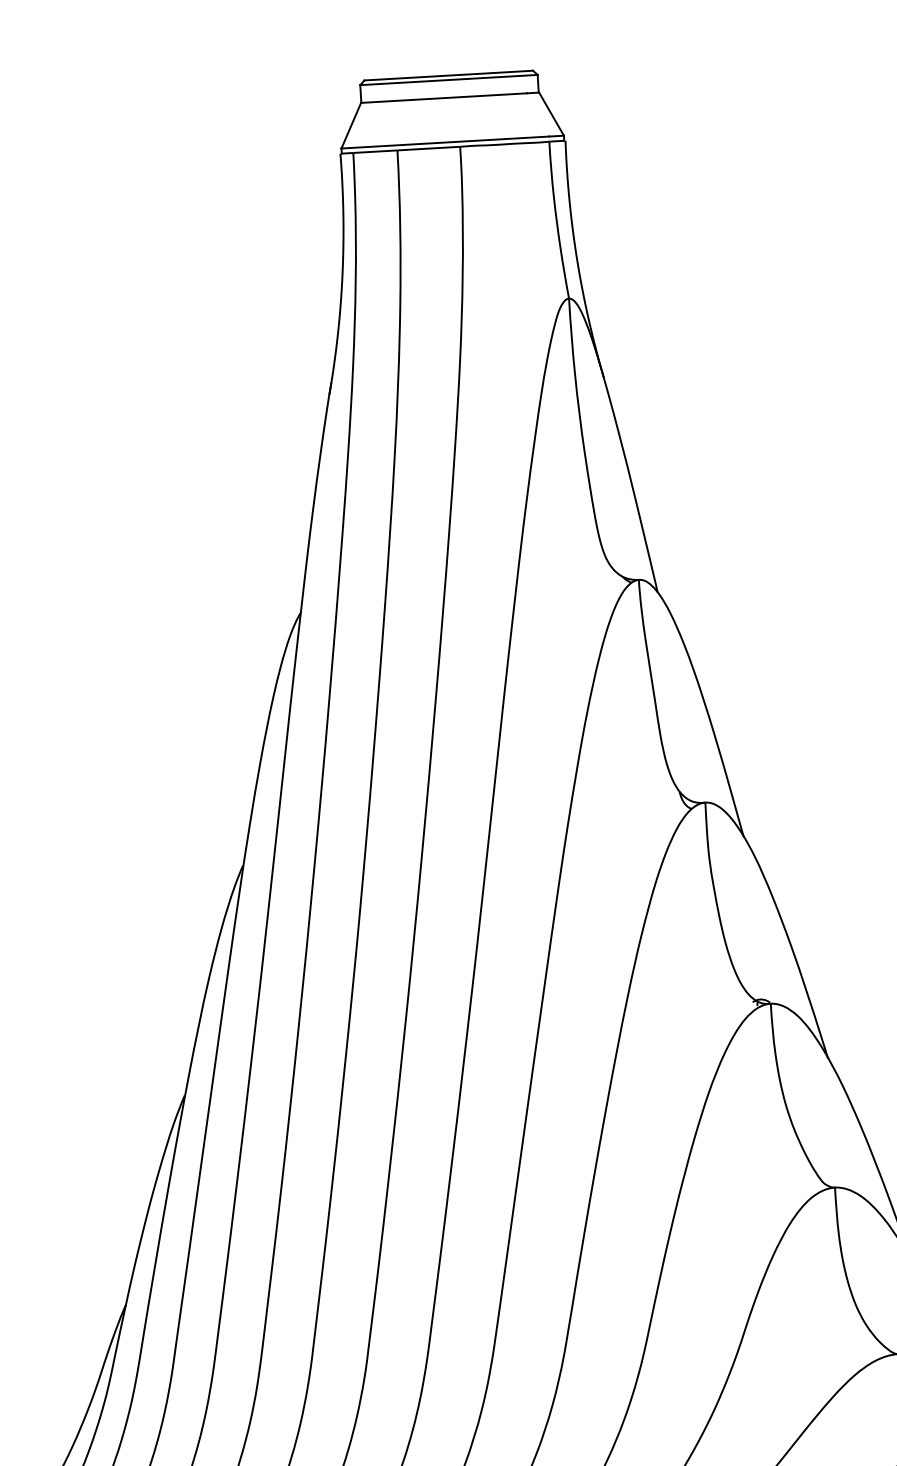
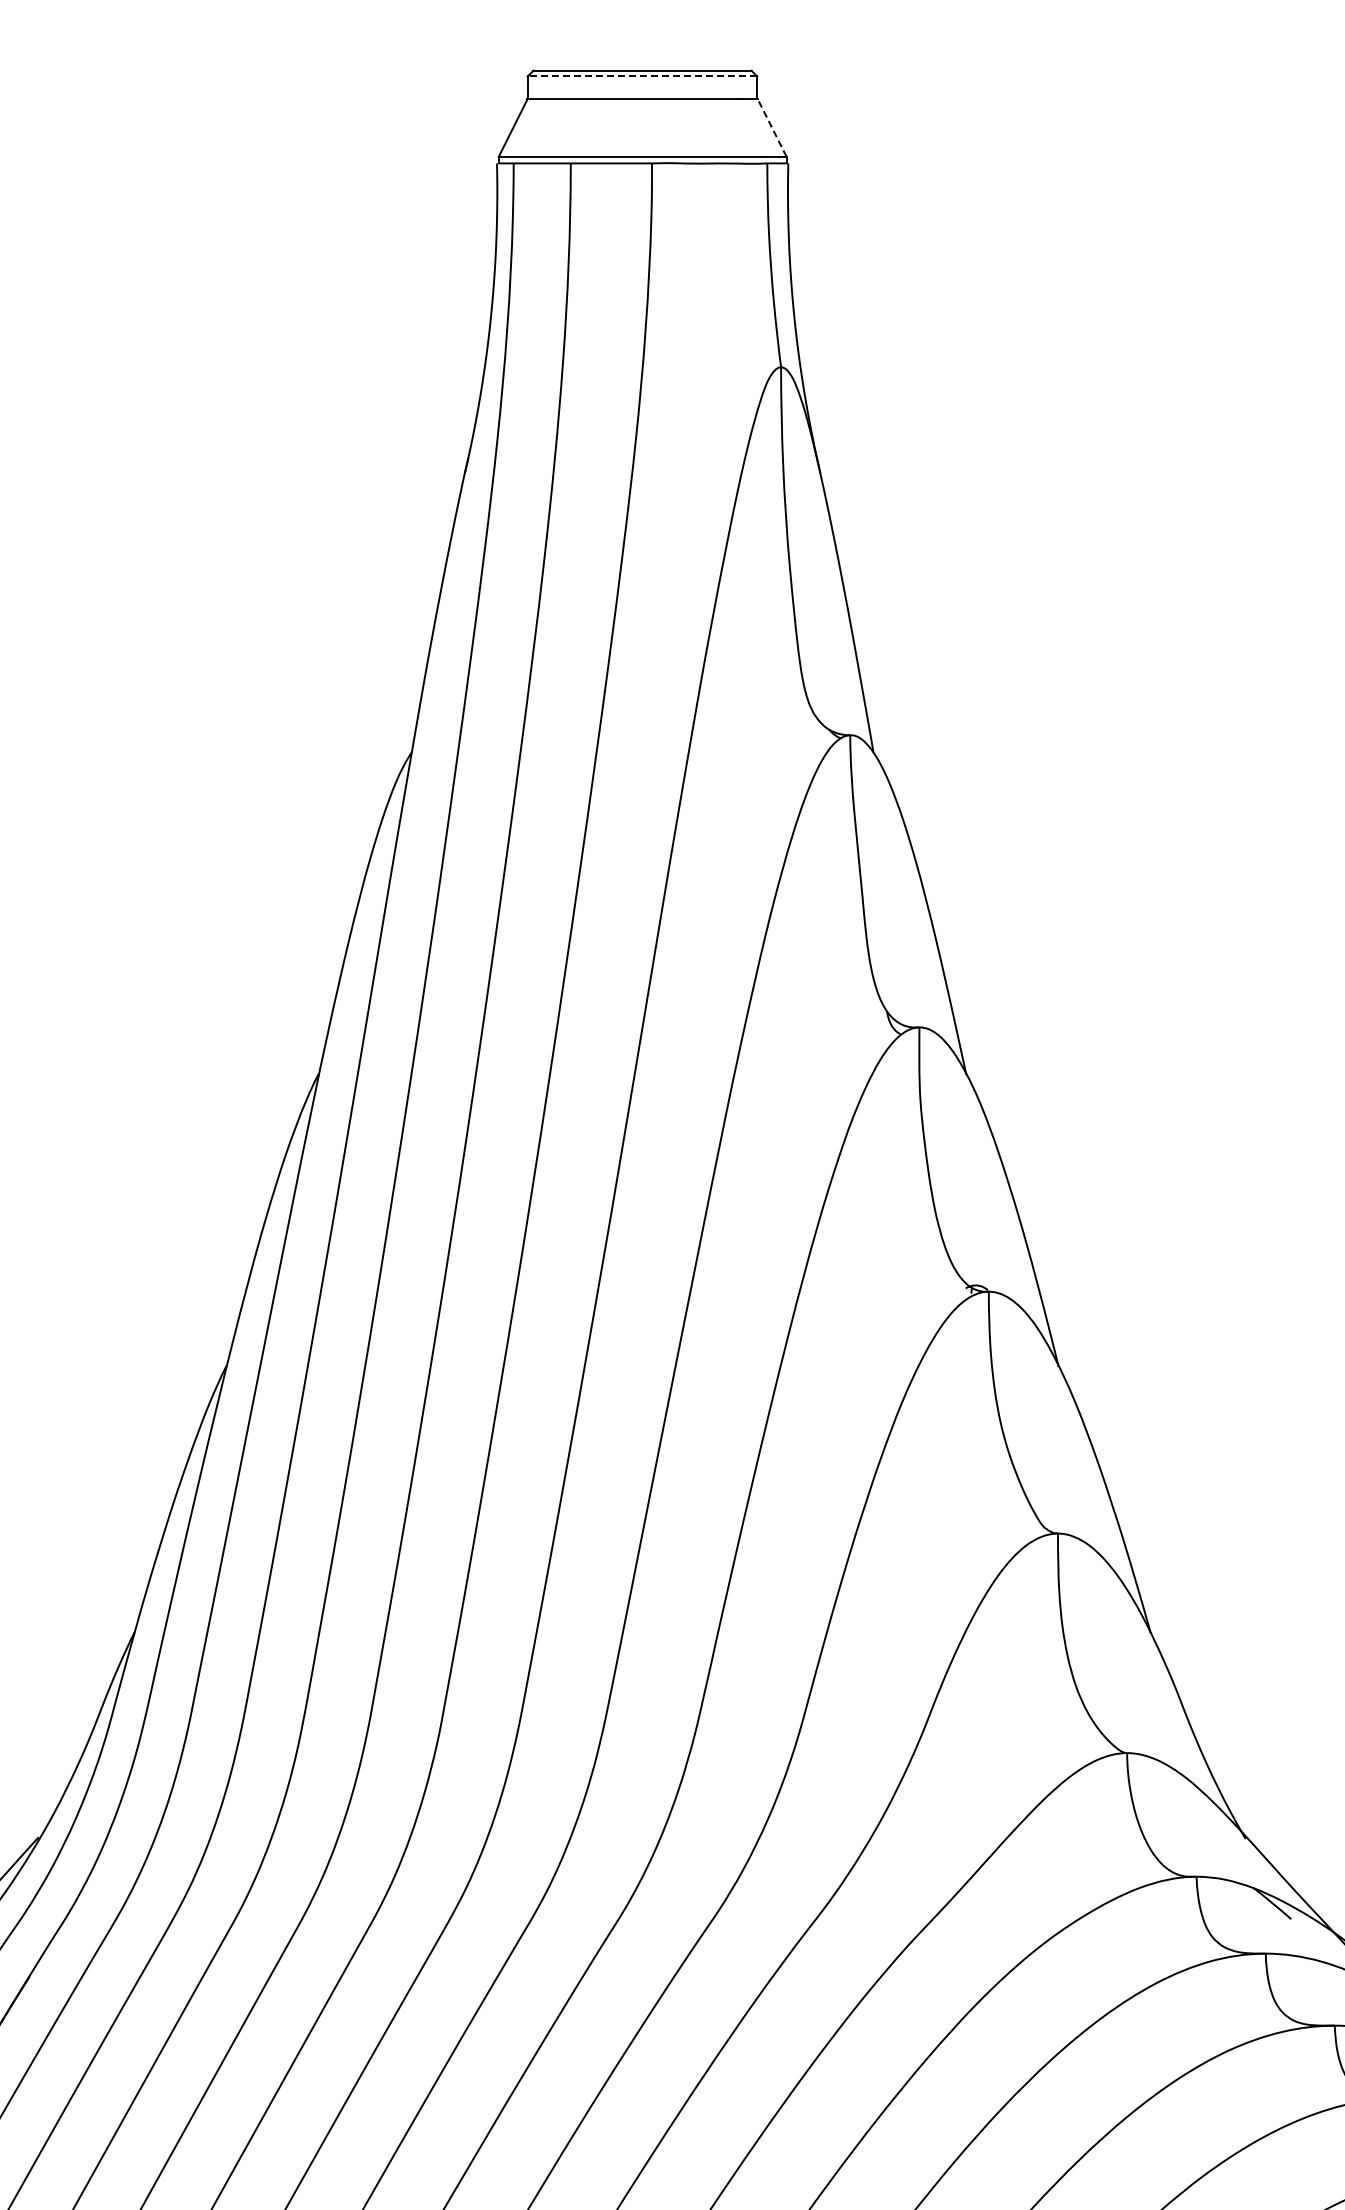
line: (448, 80) -> (642, 76), solid -> dashed
line: (551, 113) -> (772, 127), solid -> dashed

